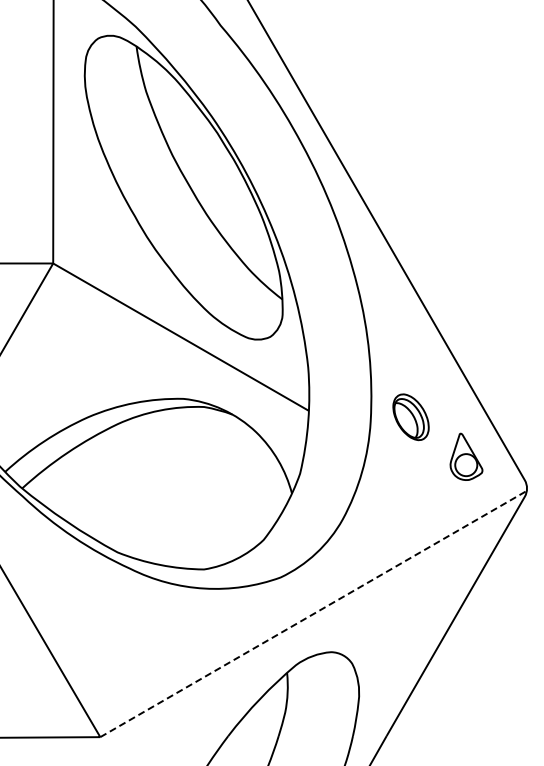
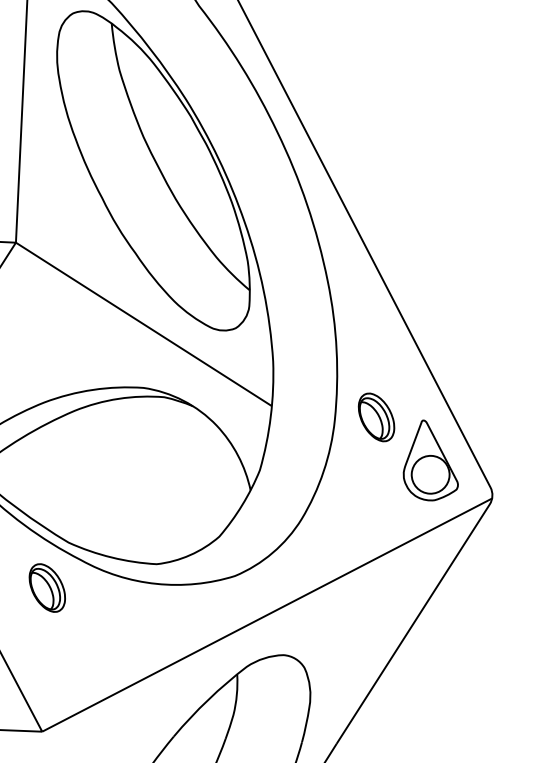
part: (466, 456) -> (431, 460), size x1.67
part: (98, 597) -> (46, 588), added
line: (314, 613) -> (268, 614), dashed -> solid

